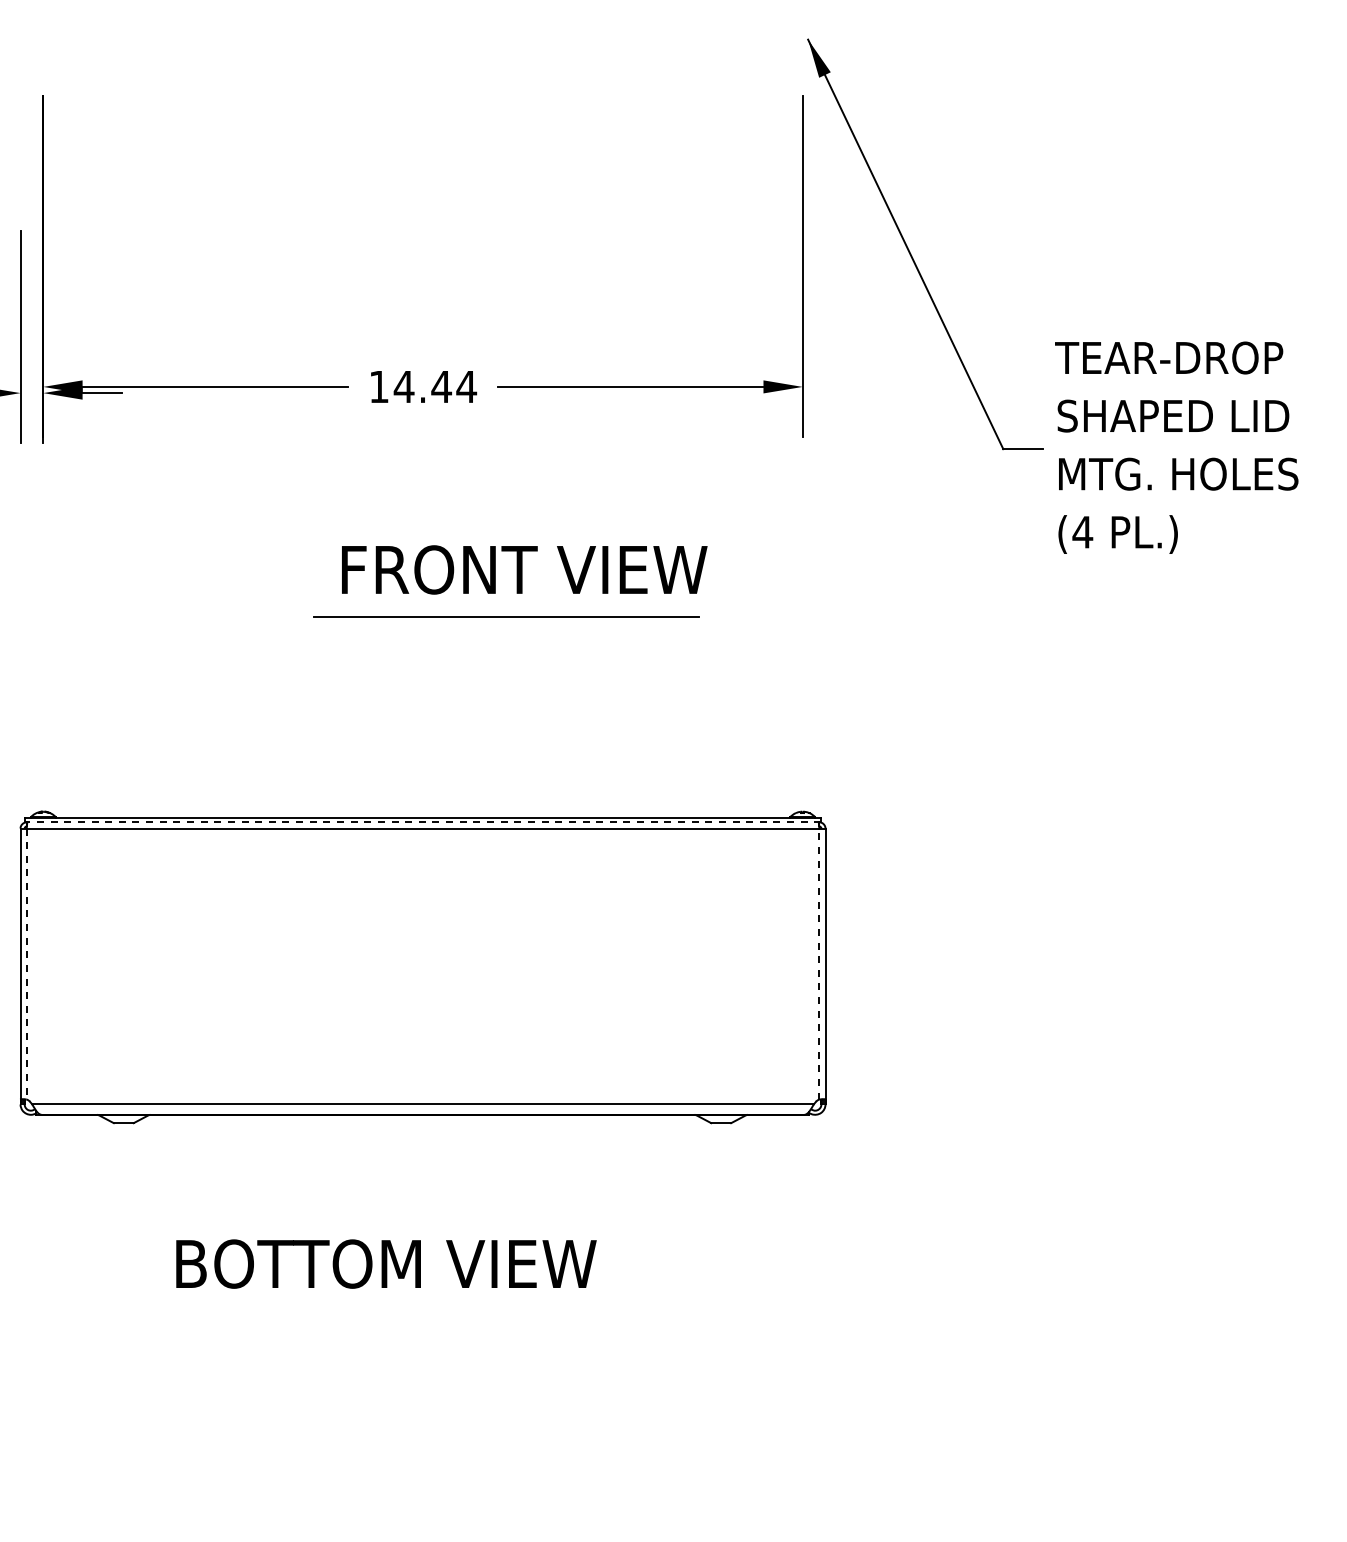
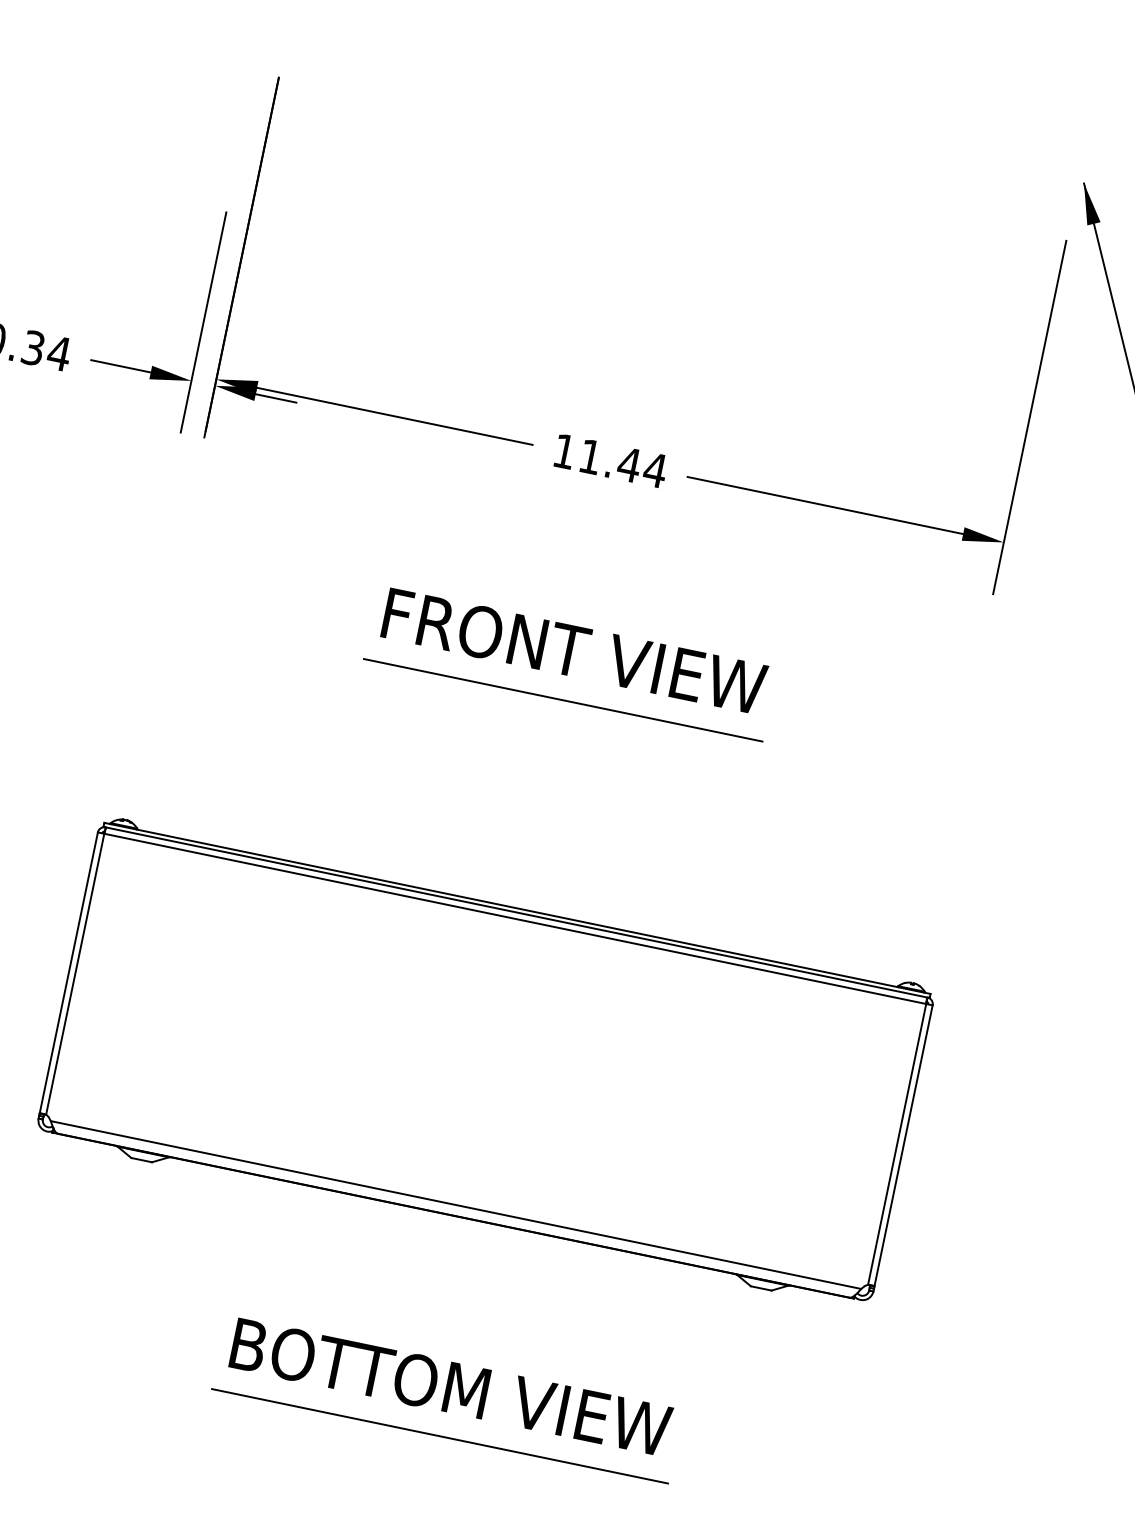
text: (403, 386) -> (589, 456), 14.44 -> 11.44
text: (524, 569) -> (574, 651), moved
line: (506, 616) -> (563, 699), moved
line: (422, 822) -> (516, 912), dashed -> solid
line: (819, 963) -> (897, 1143), dashed -> solid
line: (26, 964) -> (74, 974), dashed -> solid
text: (386, 1263) -> (451, 1386), moved
line: (452, 1321) -> (439, 1436), added

